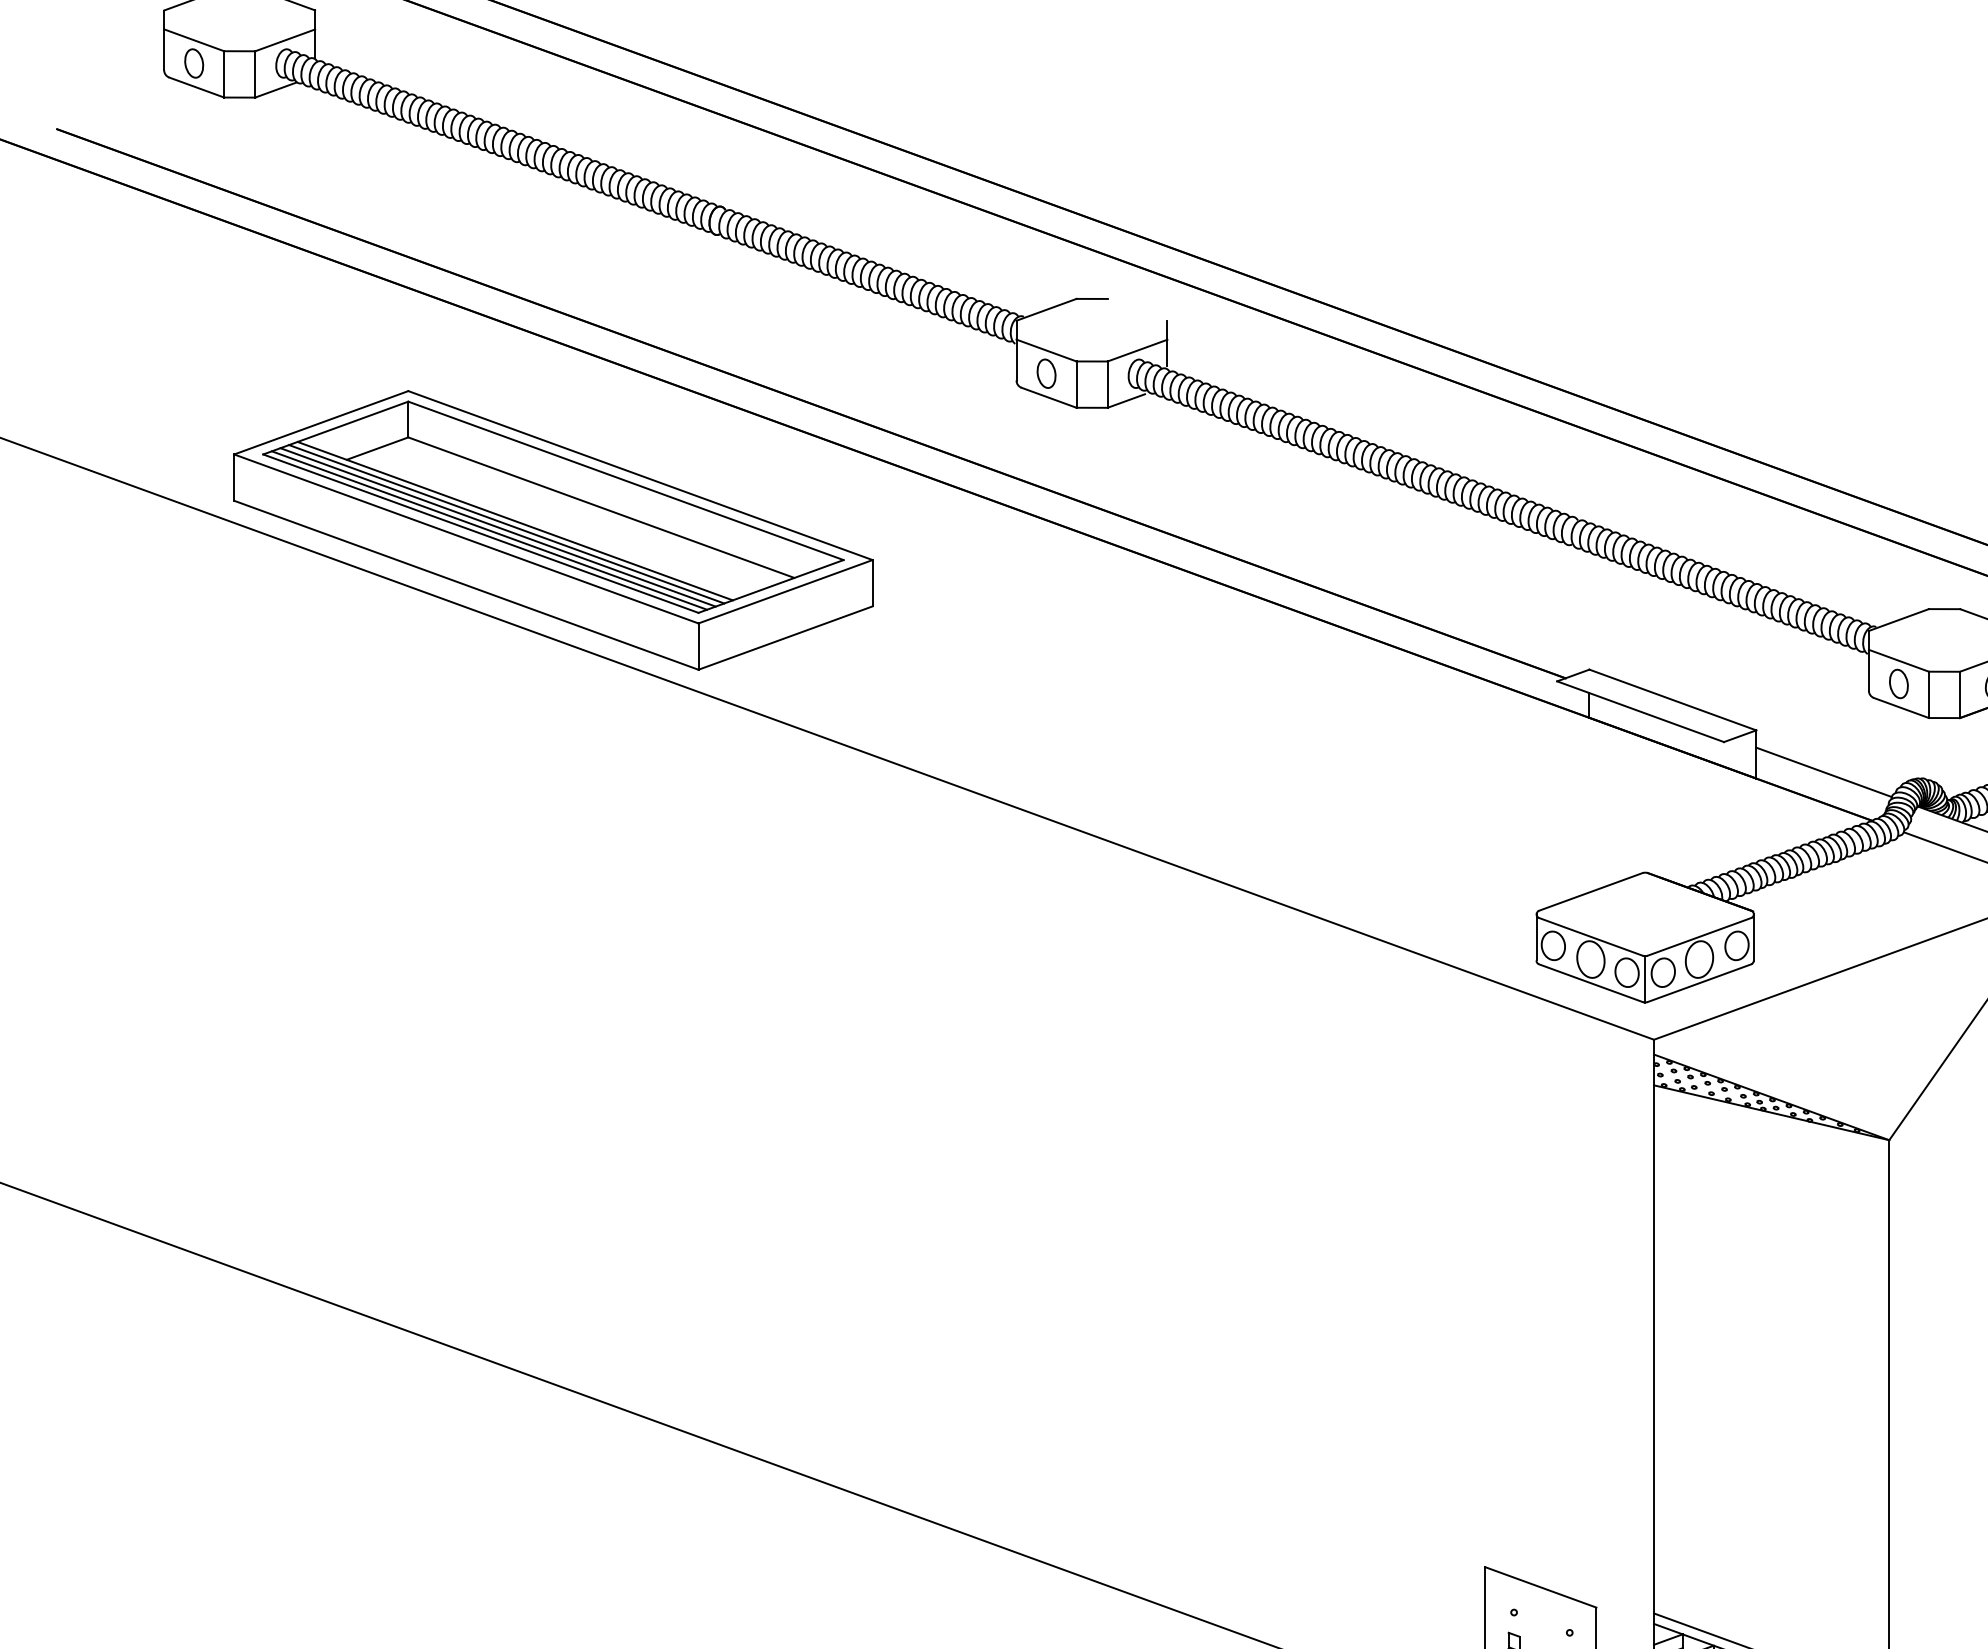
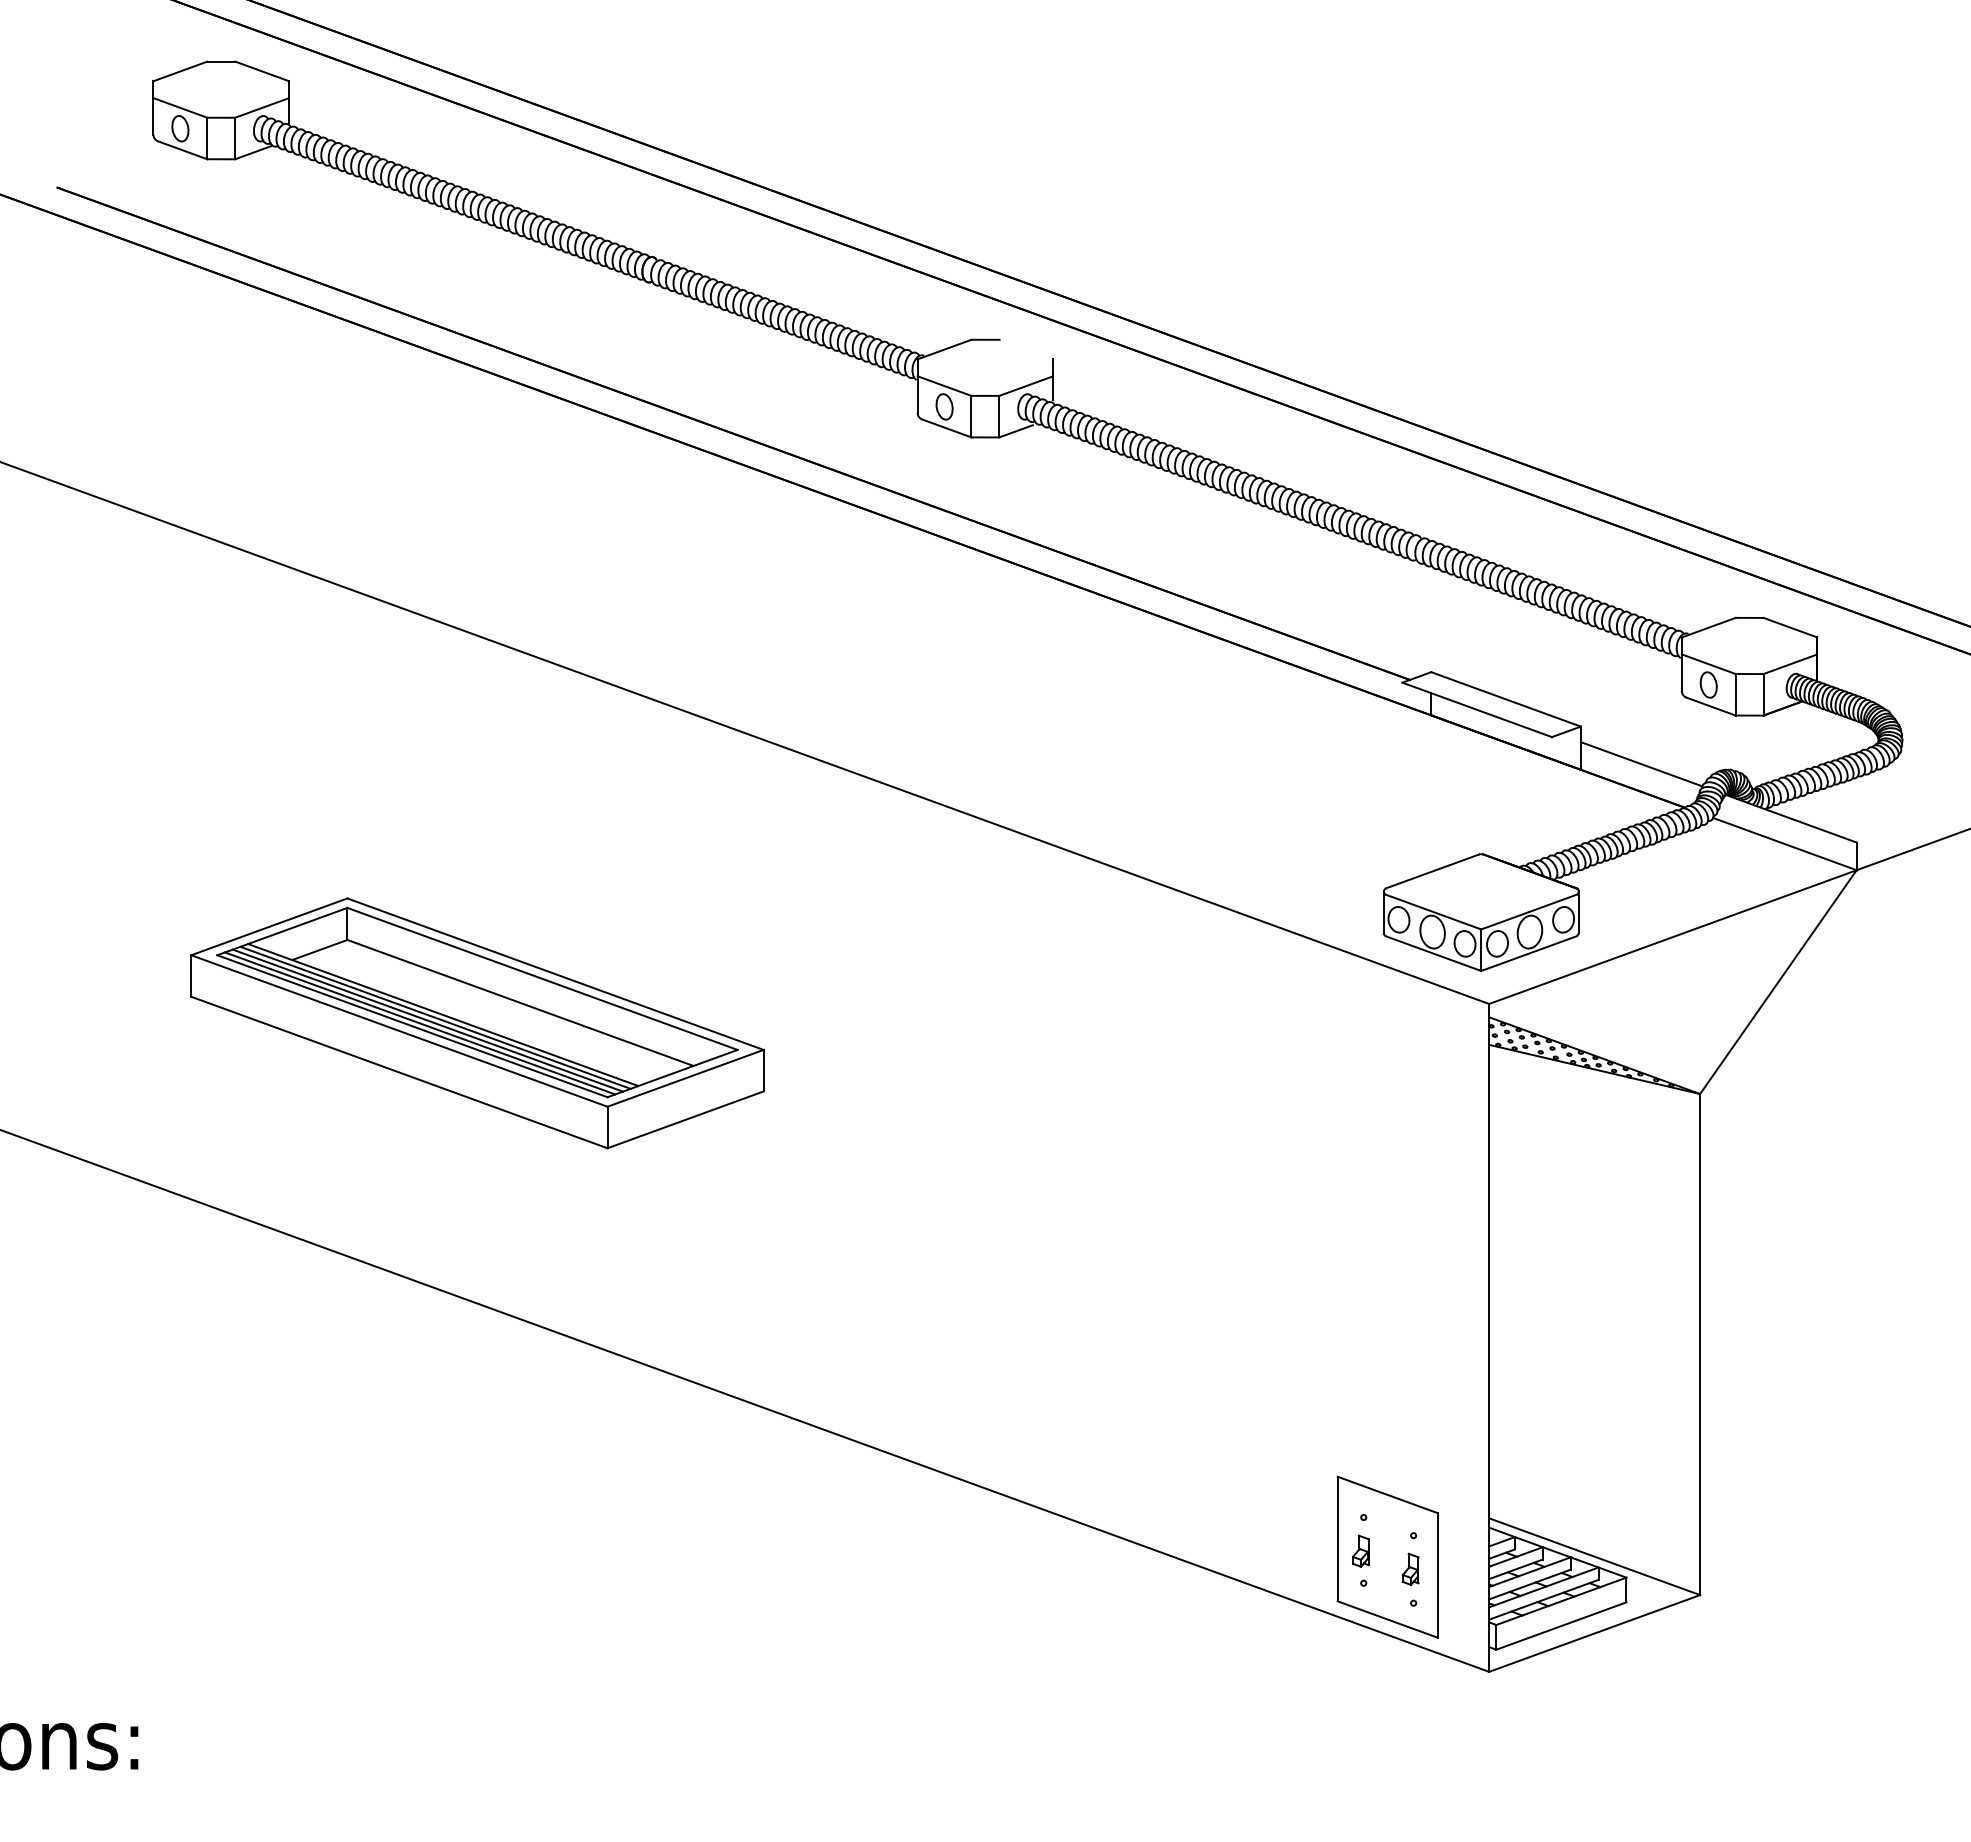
part: (553, 530) -> (477, 1023), moved

